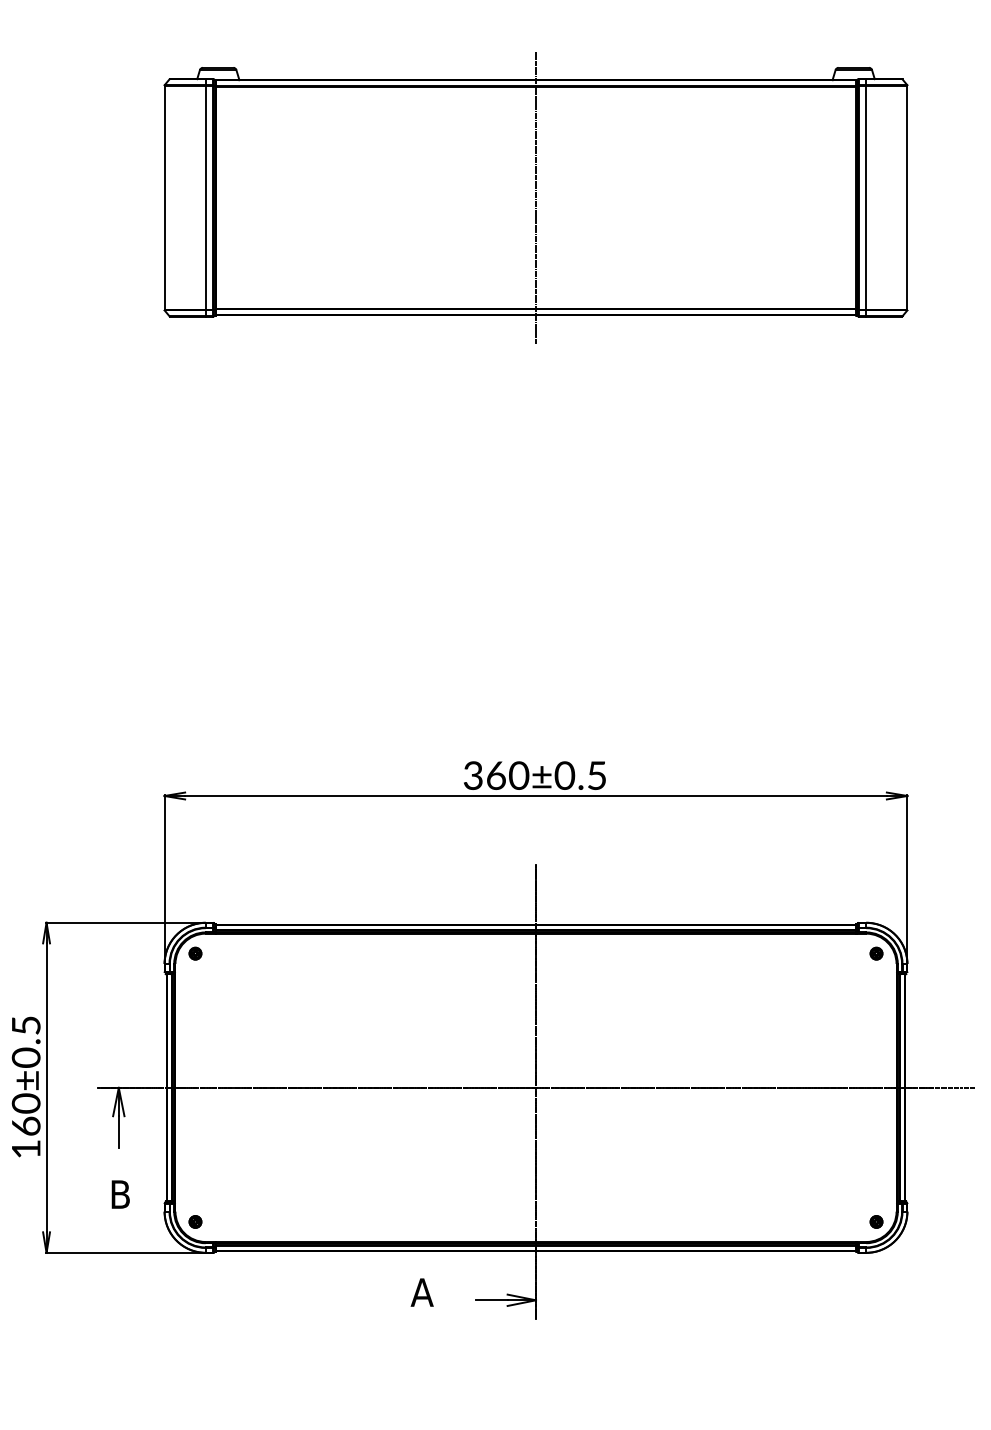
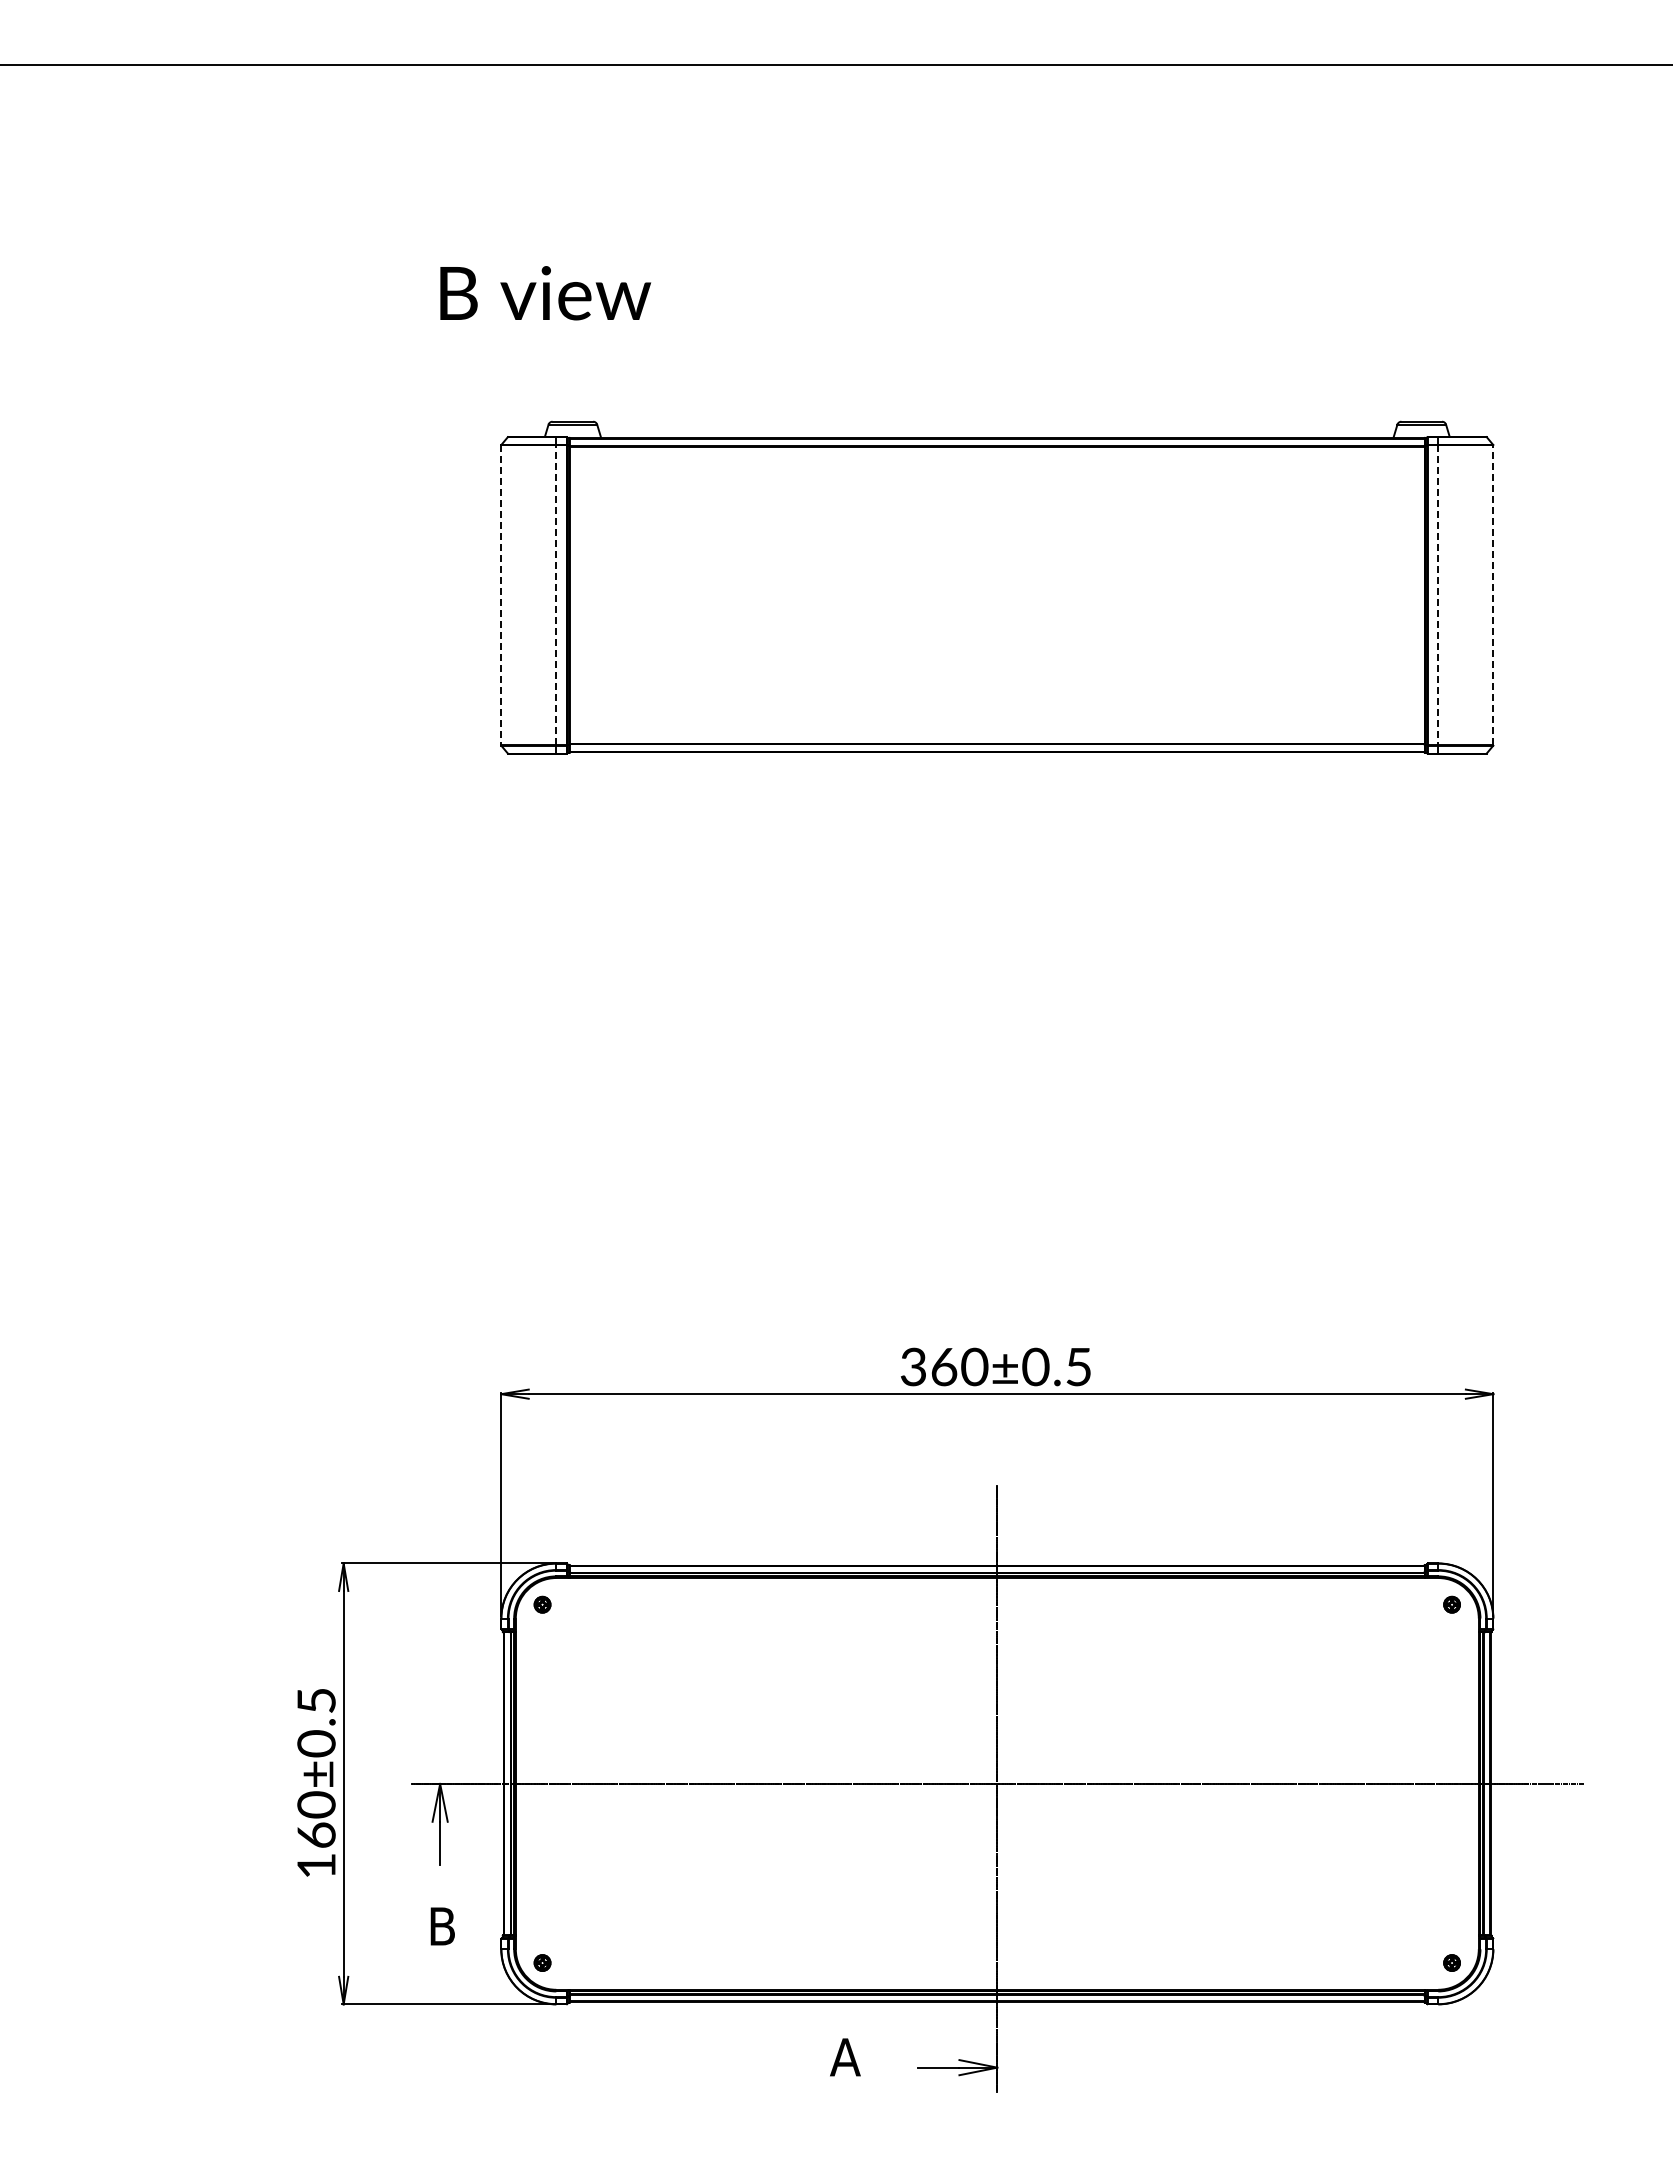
line: (164, 197) -> (501, 595), solid -> dashed
line: (205, 197) -> (556, 595), solid -> dashed
line: (536, 197) -> (997, 595), removed
line: (866, 197) -> (1438, 595), solid -> dashed
line: (907, 197) -> (1493, 595), solid -> dashed

